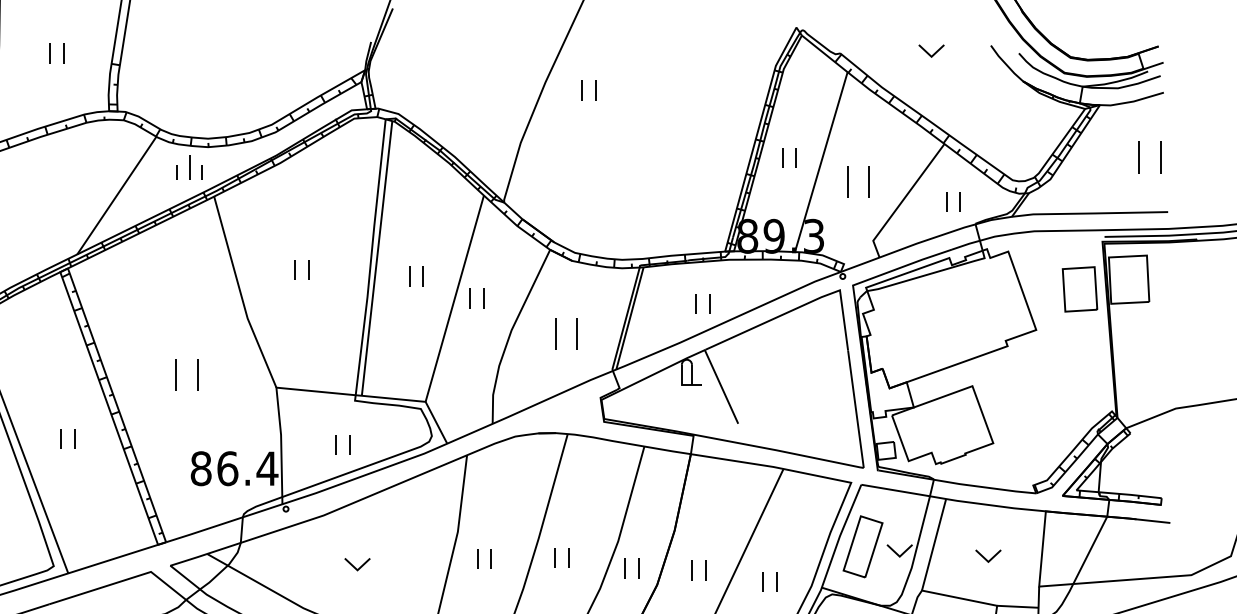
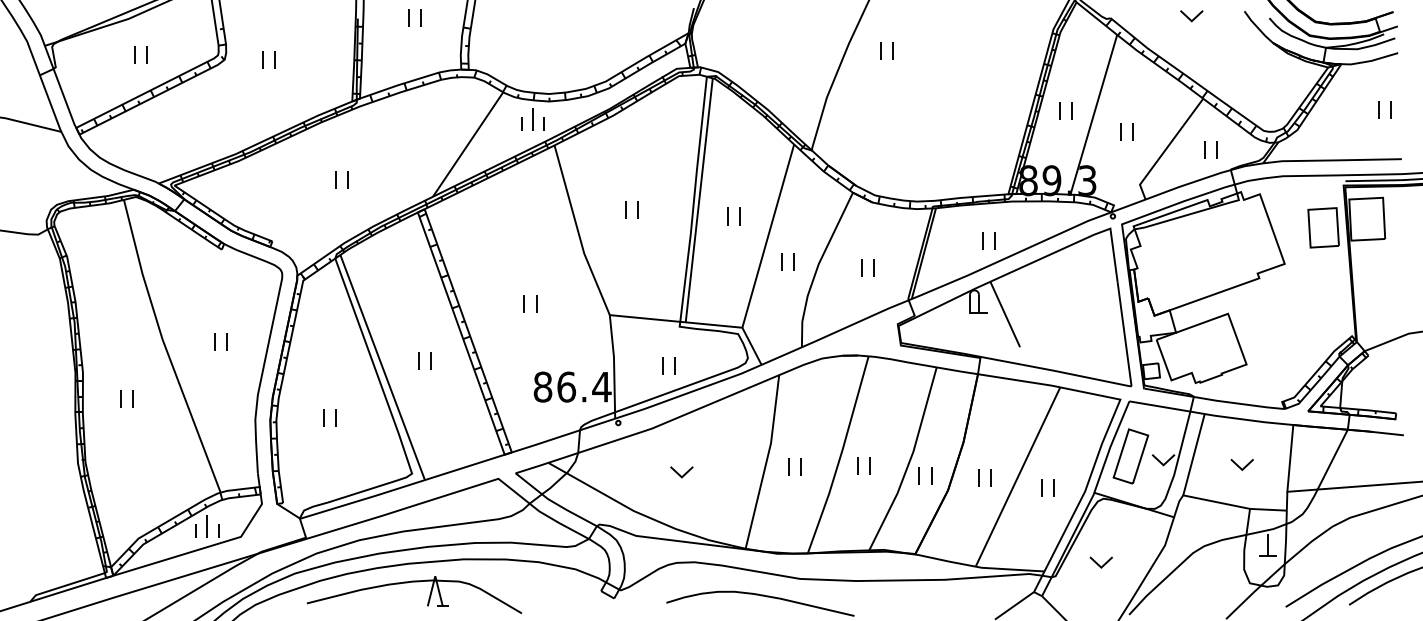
part: (1148, 156) -> (1384, 109), size x0.62
part: (858, 180) -> (1126, 131), size x0.62
part: (476, 298) -> (787, 261), moved
part: (566, 334) -> (867, 267), size x0.62
part: (187, 374) -> (530, 303), size x0.62

